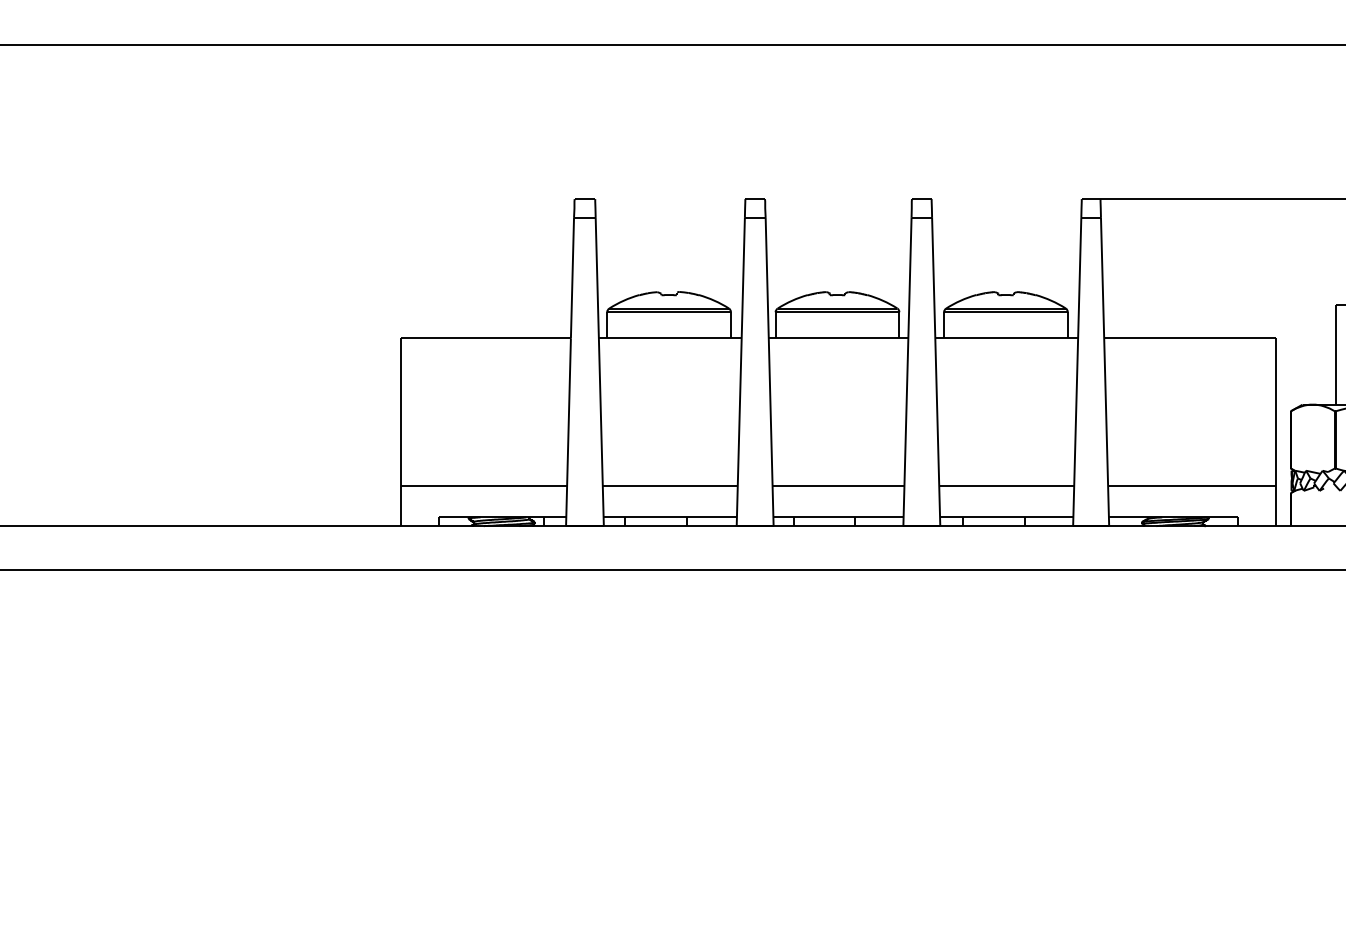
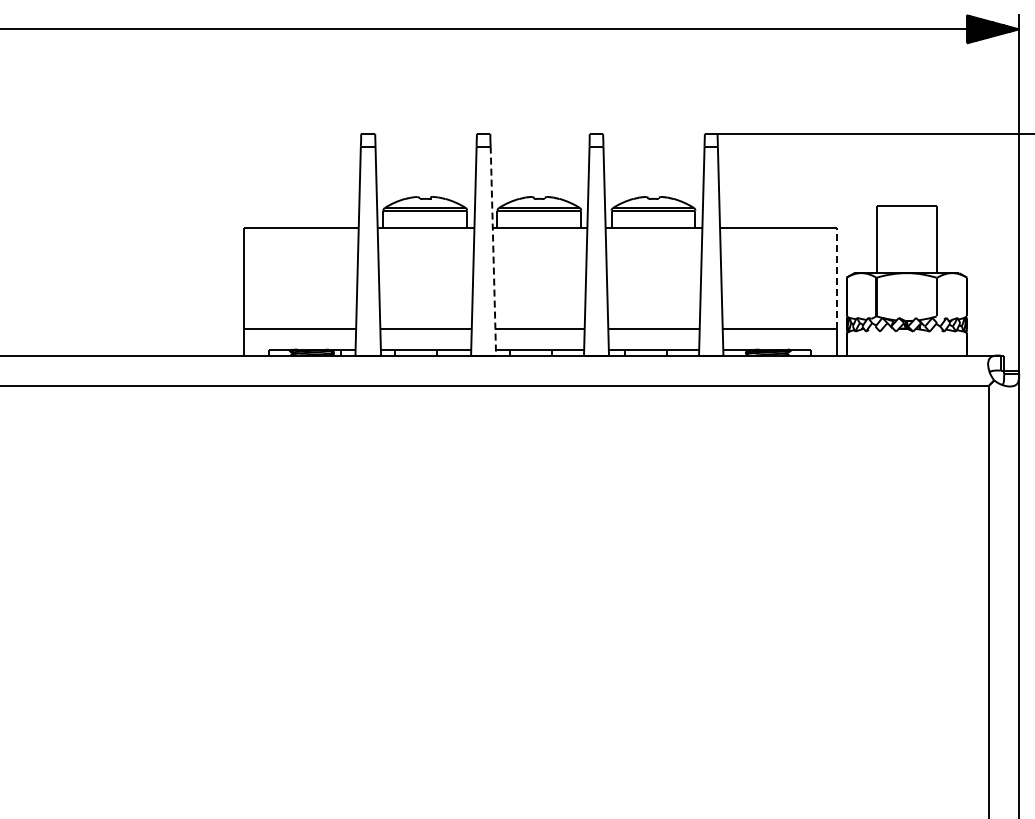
line: (769, 372) -> (493, 251), solid -> dashed
line: (1276, 412) -> (836, 278), solid -> dashed

